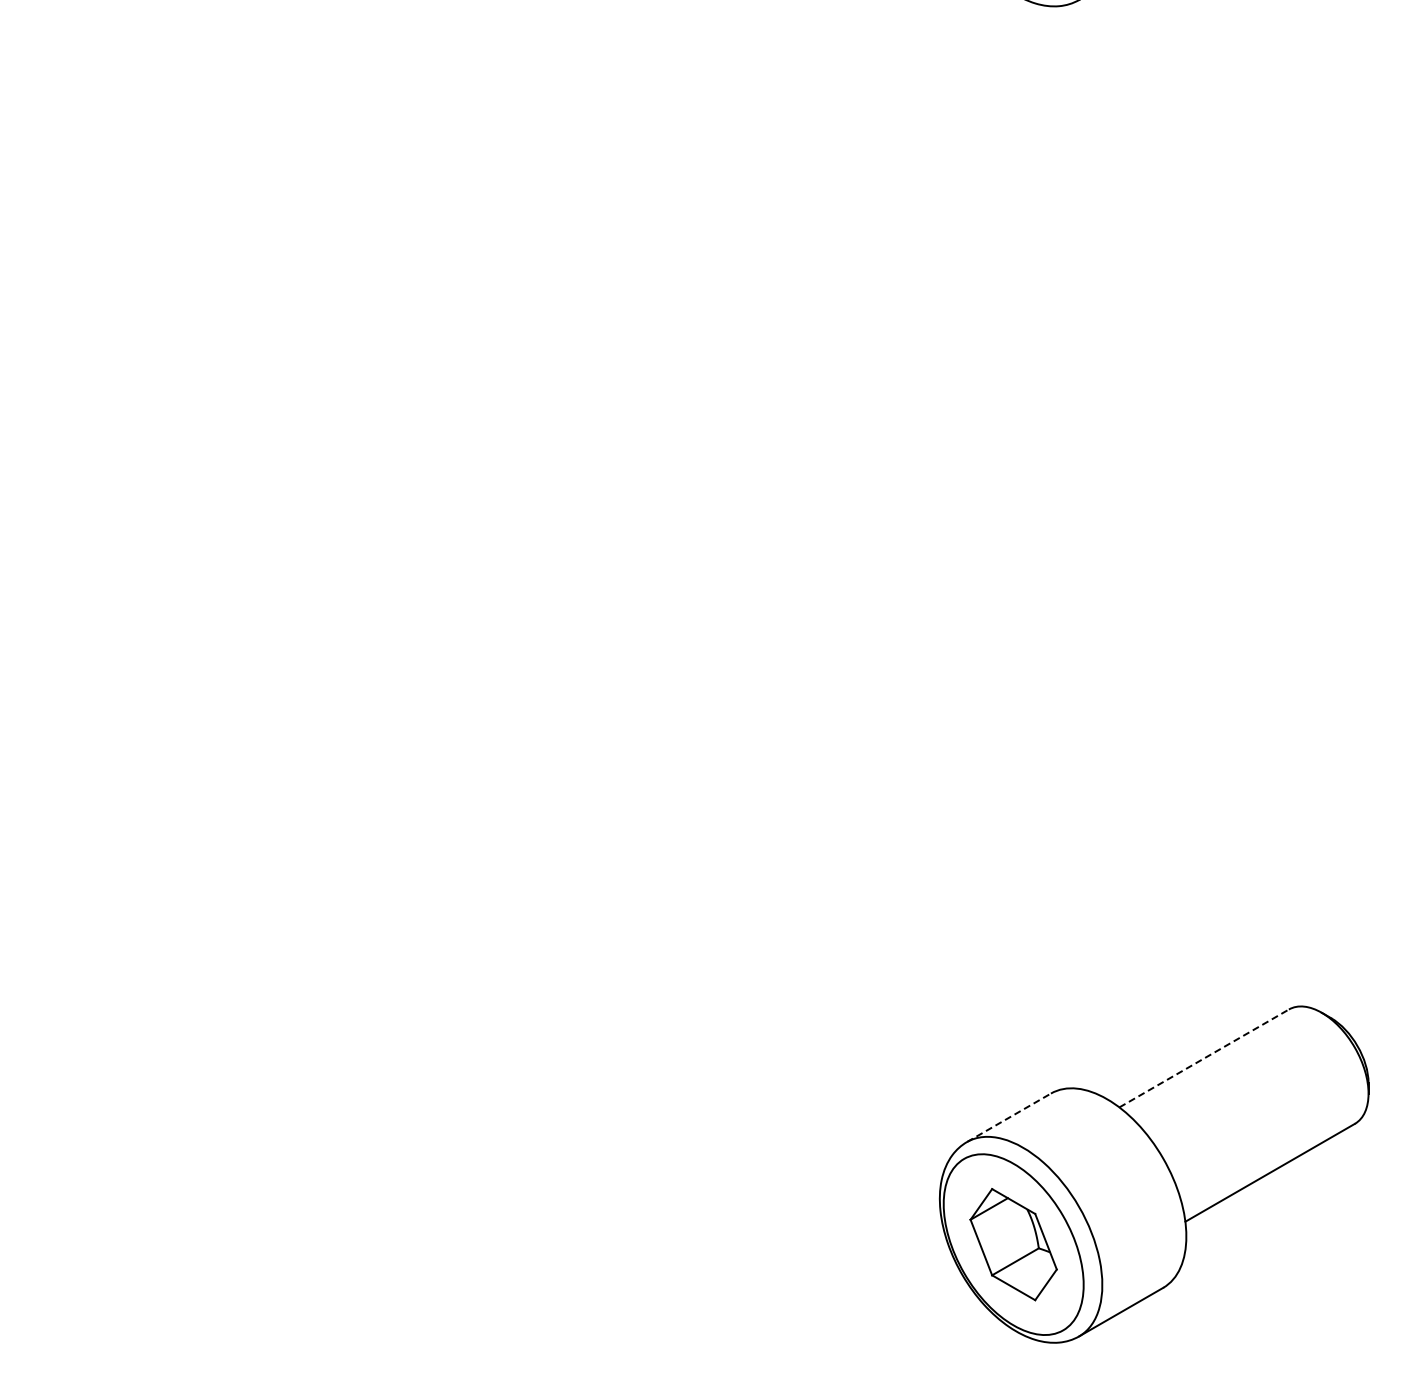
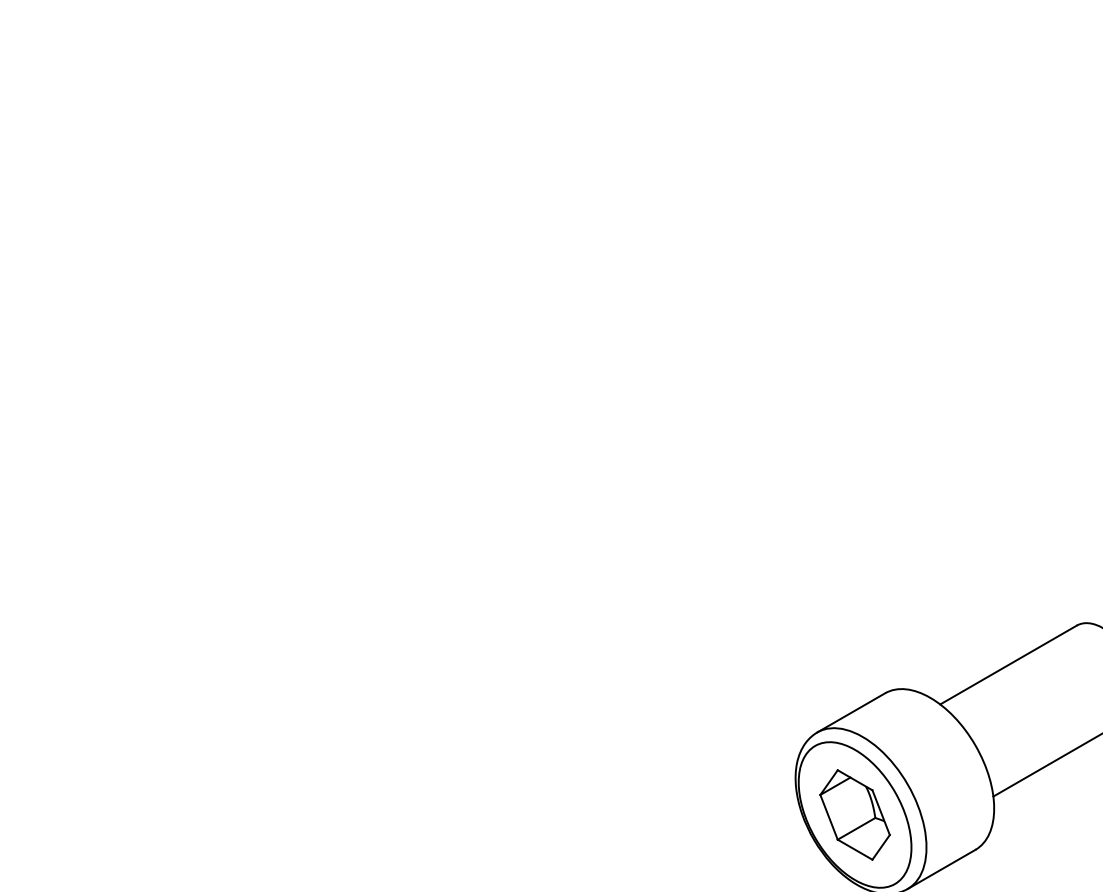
line: (1204, 1058) -> (1008, 665), dashed -> solid
line: (1009, 1117) -> (851, 712), dashed -> solid

